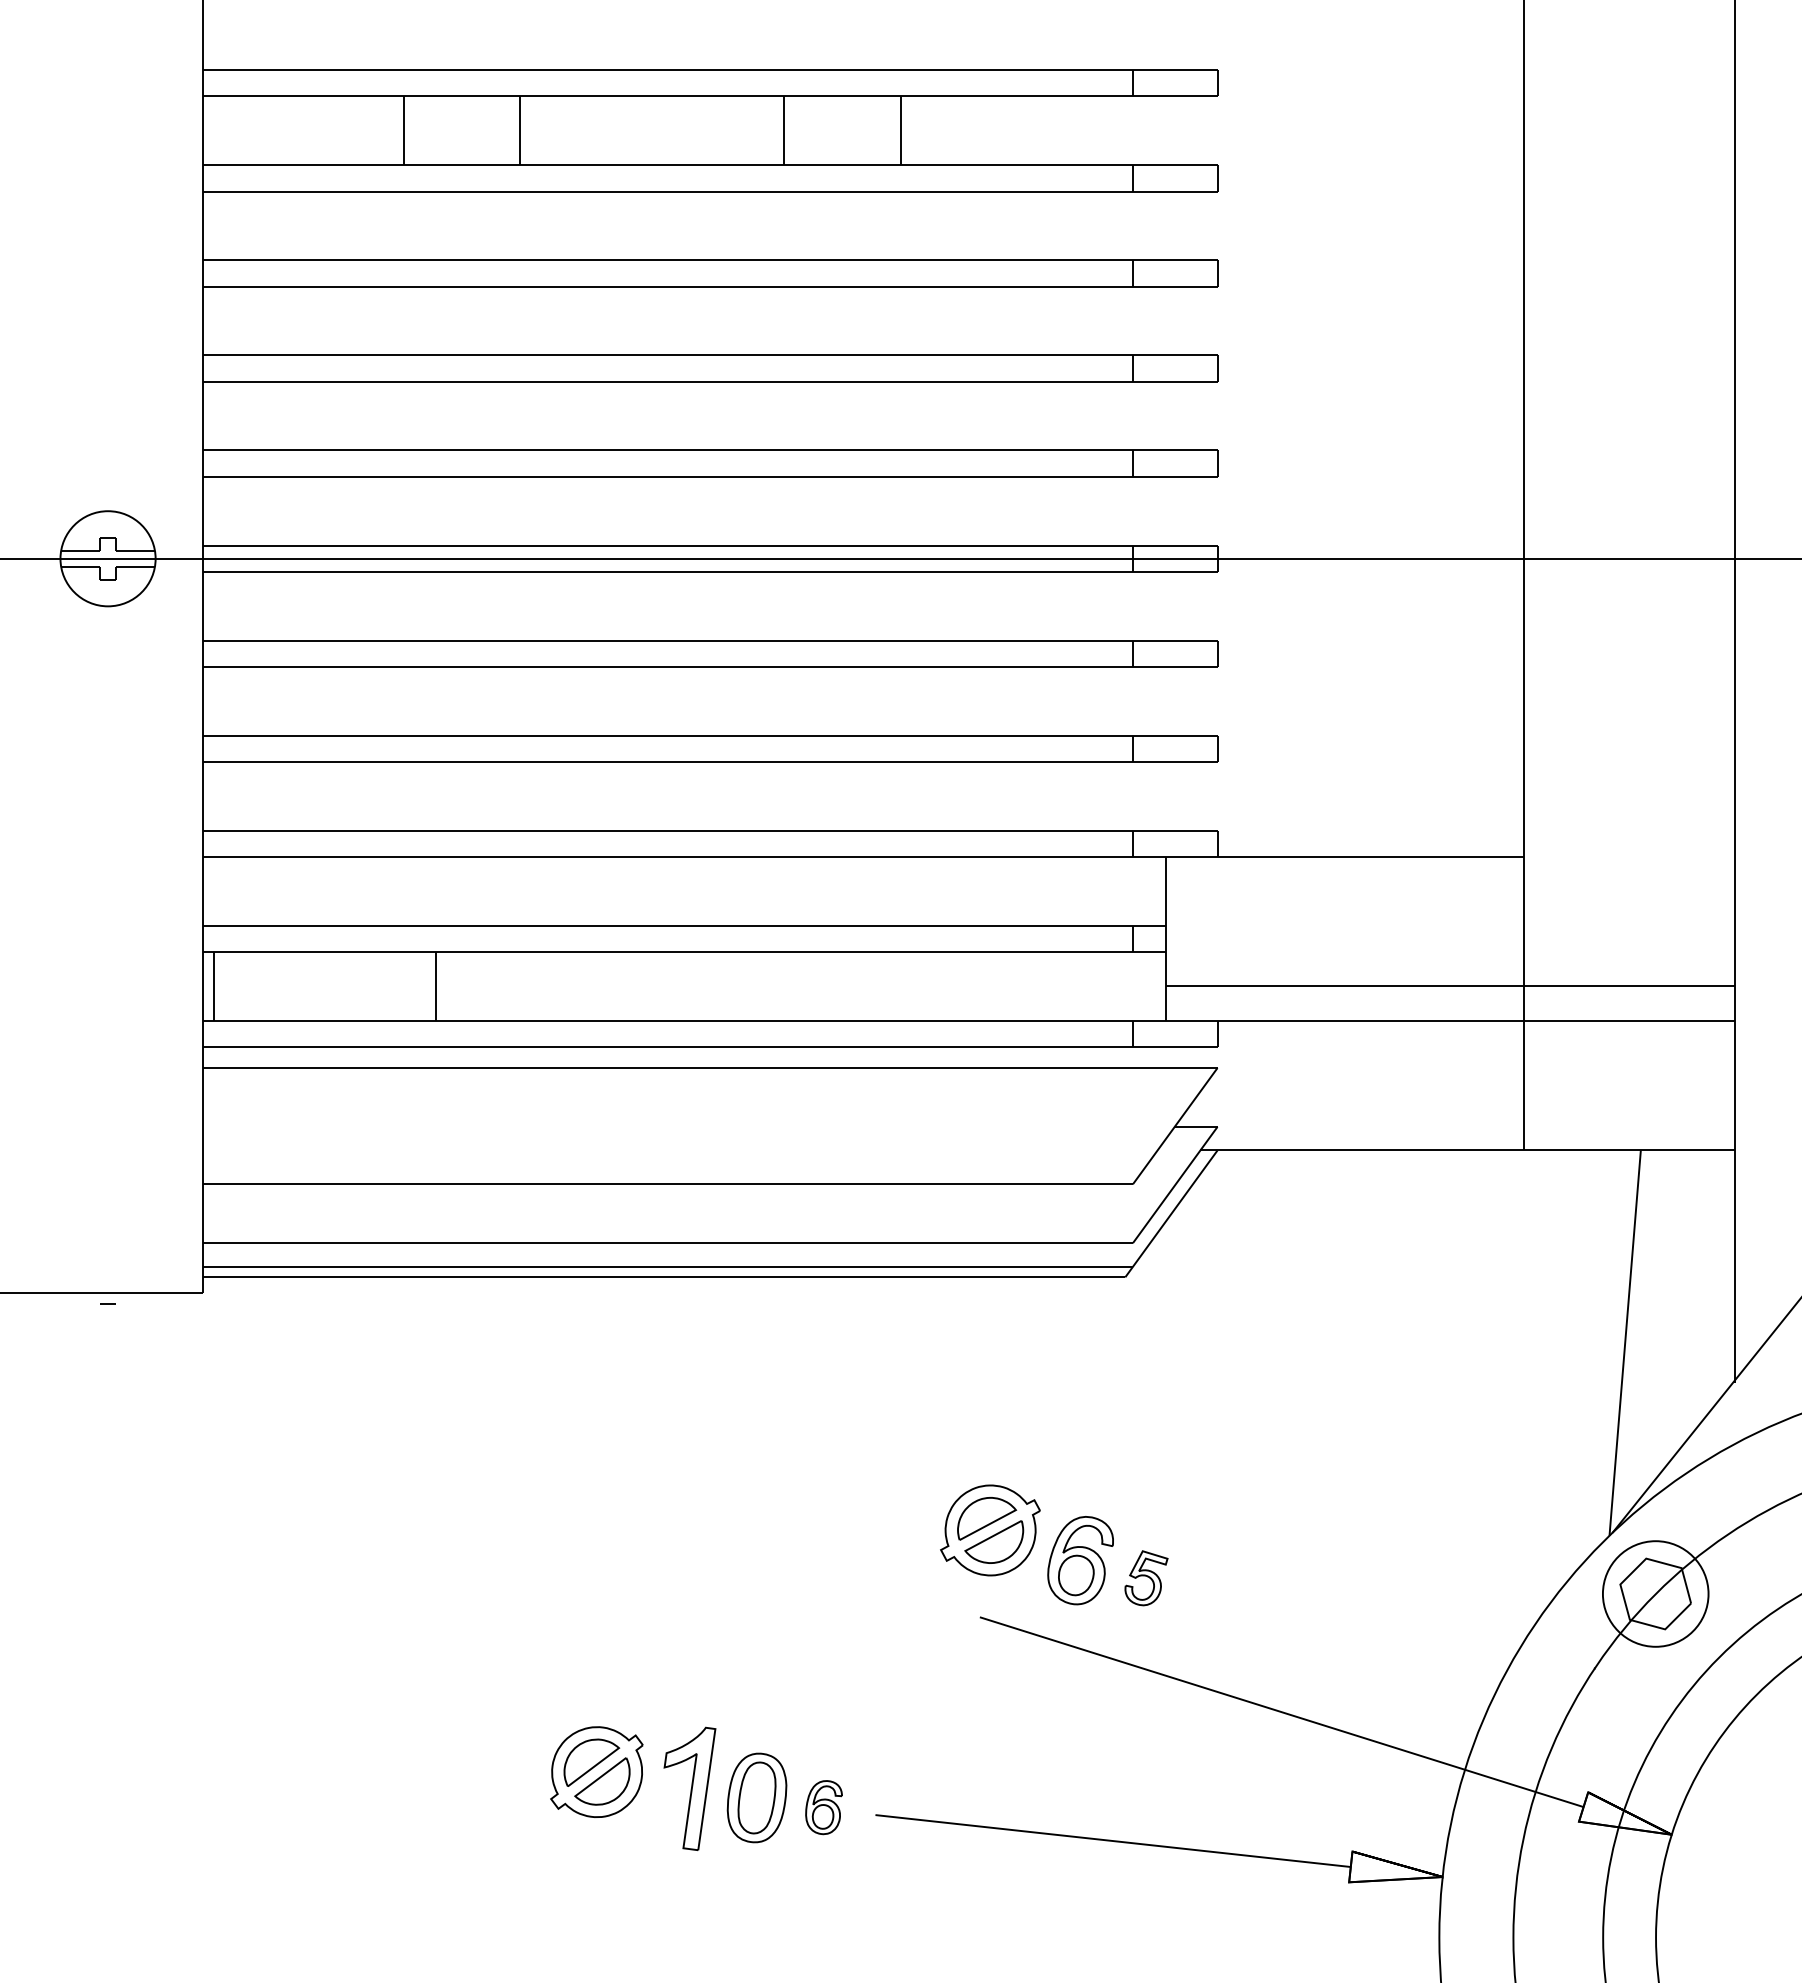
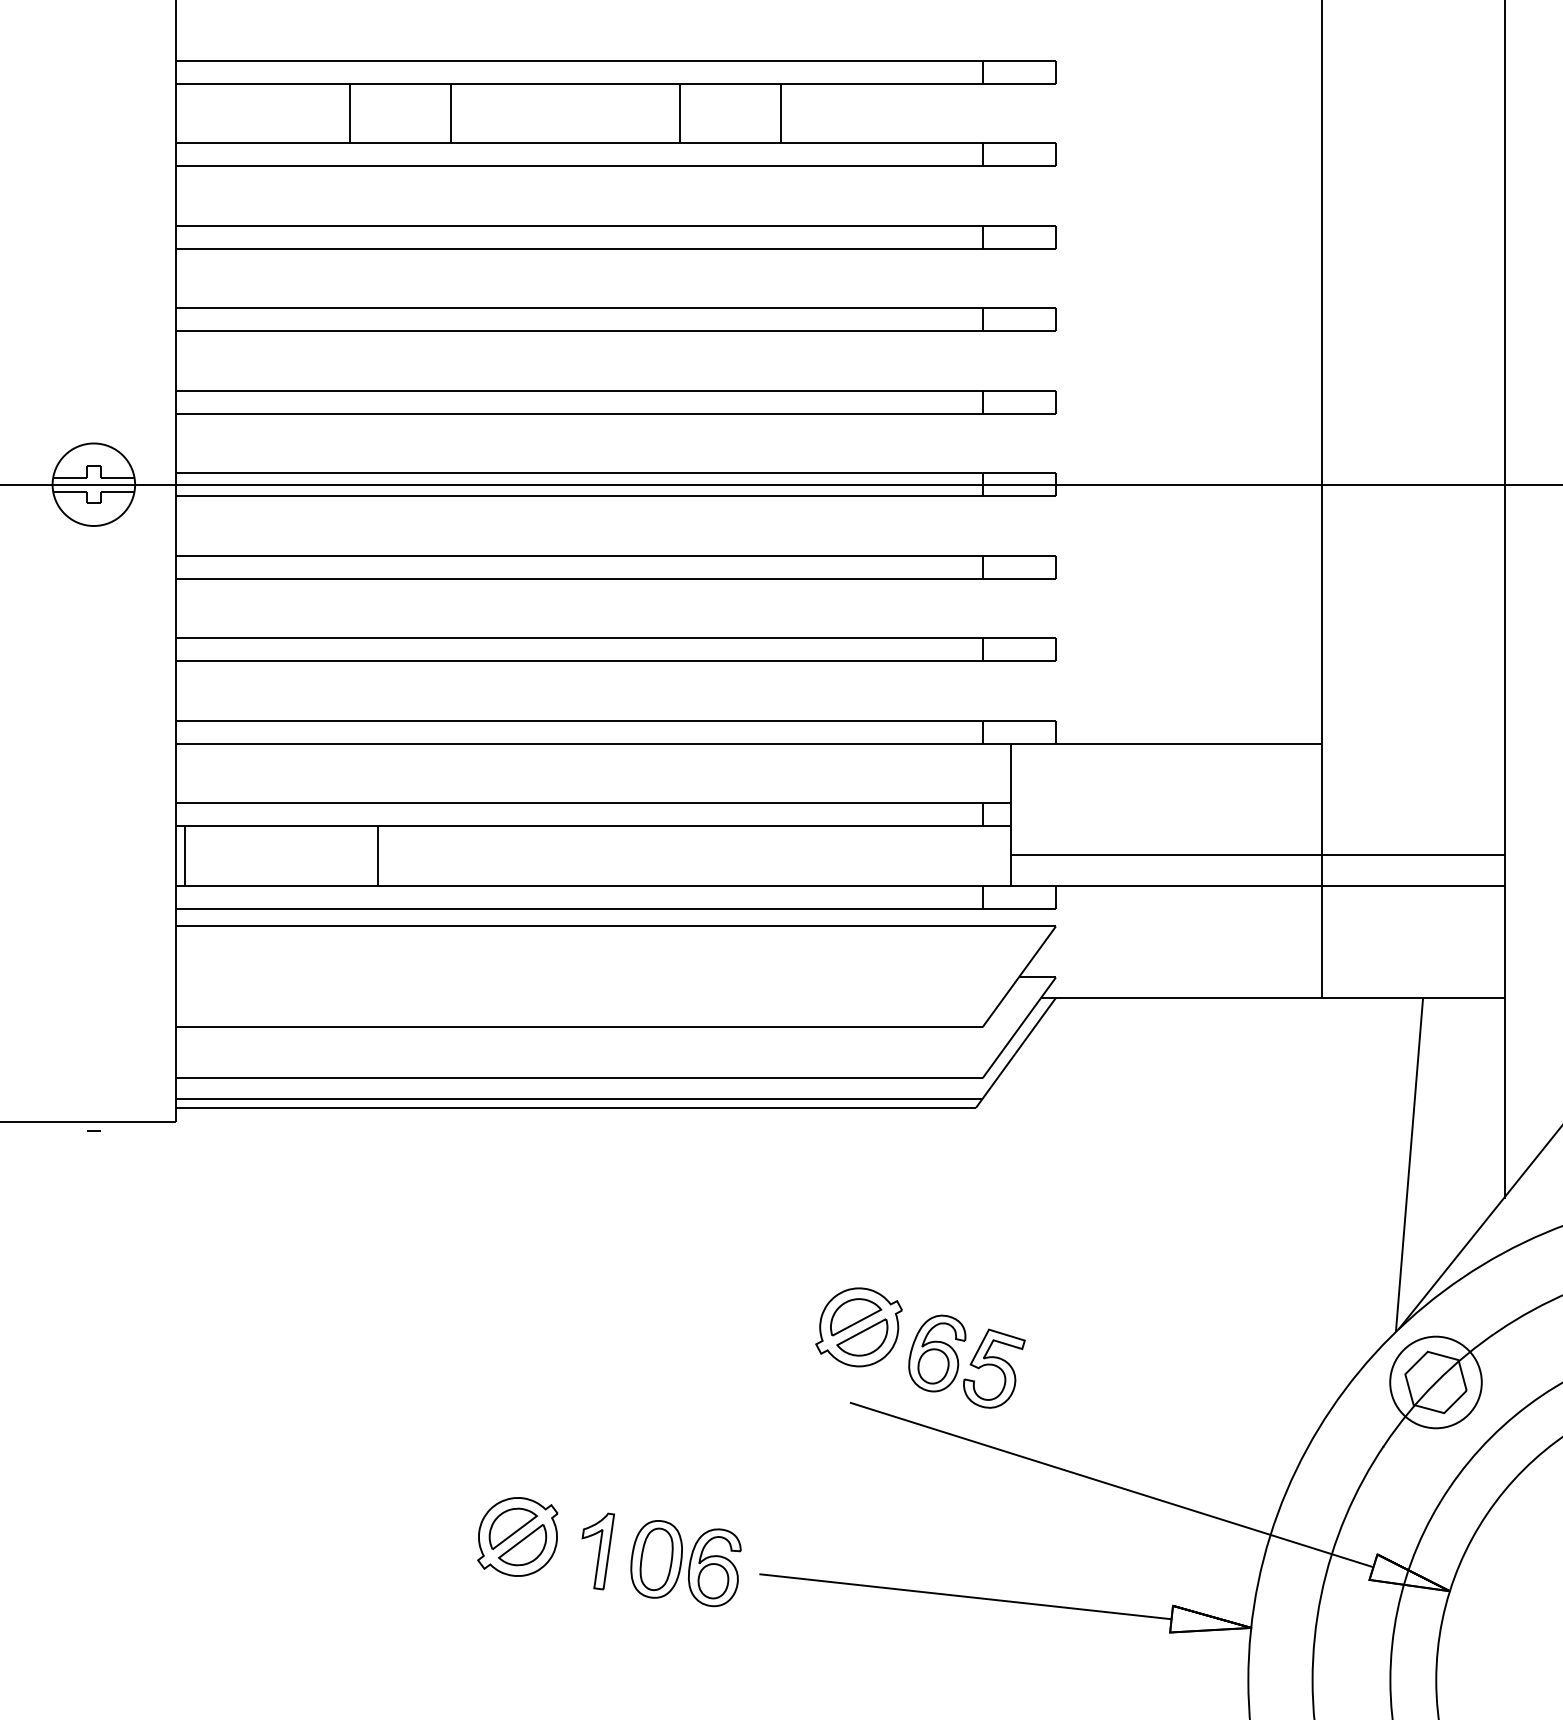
part: (1146, 1578) -> (994, 1369), size x1.67
part: (689, 1788) -> (598, 1551), size x0.71
part: (823, 1807) -> (714, 1567), size x1.67

